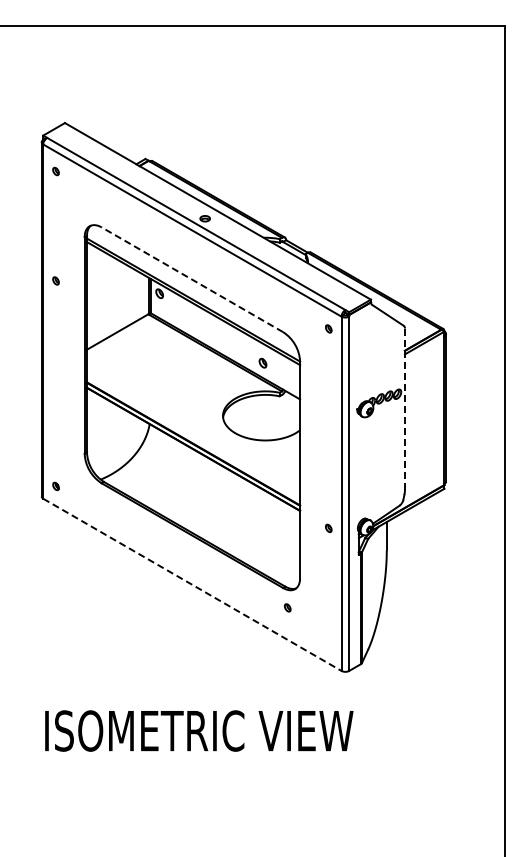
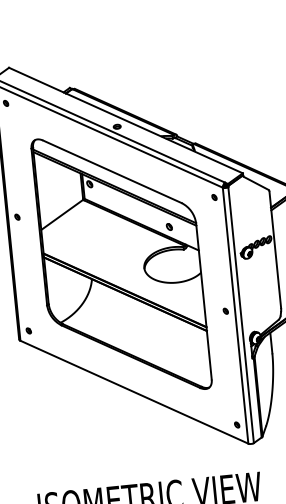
line: (192, 279) -> (112, 171), dashed -> solid
part: (55, 280) -> (17, 216), moved
line: (404, 409) -> (274, 250), dashed -> solid
part: (328, 527) -> (225, 310), moved
line: (192, 585) -> (134, 392), dashed -> solid
part: (287, 607) -> (236, 424), moved

